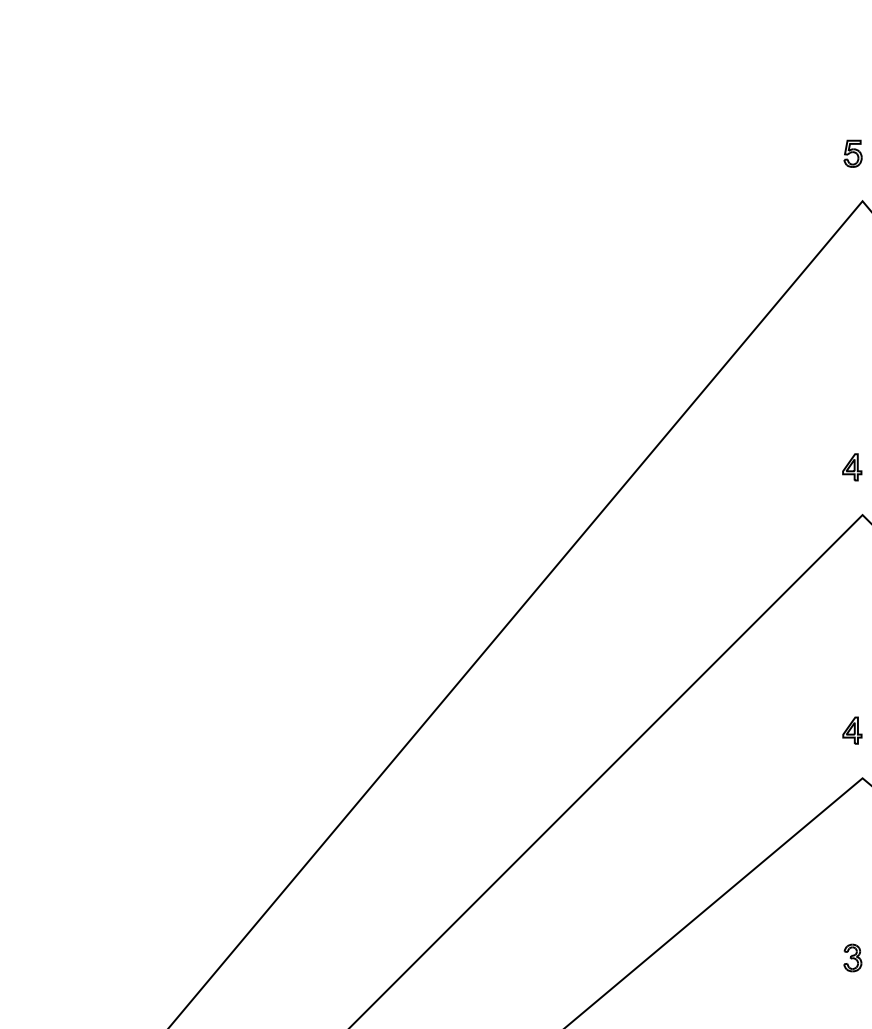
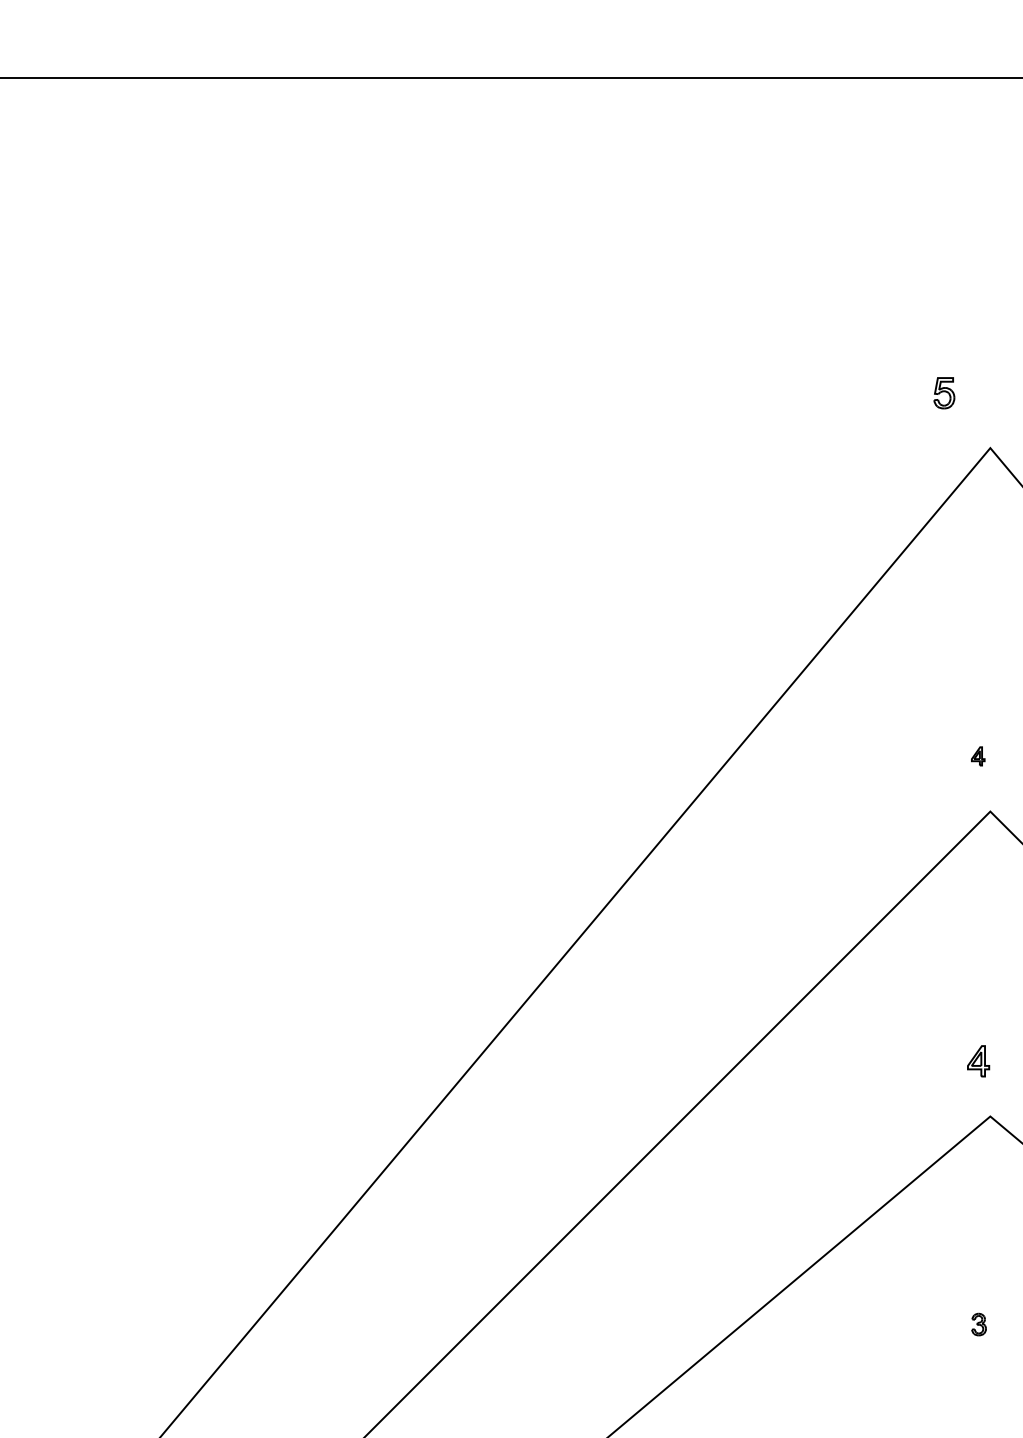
part: (853, 154) -> (944, 393), moved
part: (851, 467) -> (977, 756), size x0.6
part: (852, 957) -> (978, 1324), size x0.7

